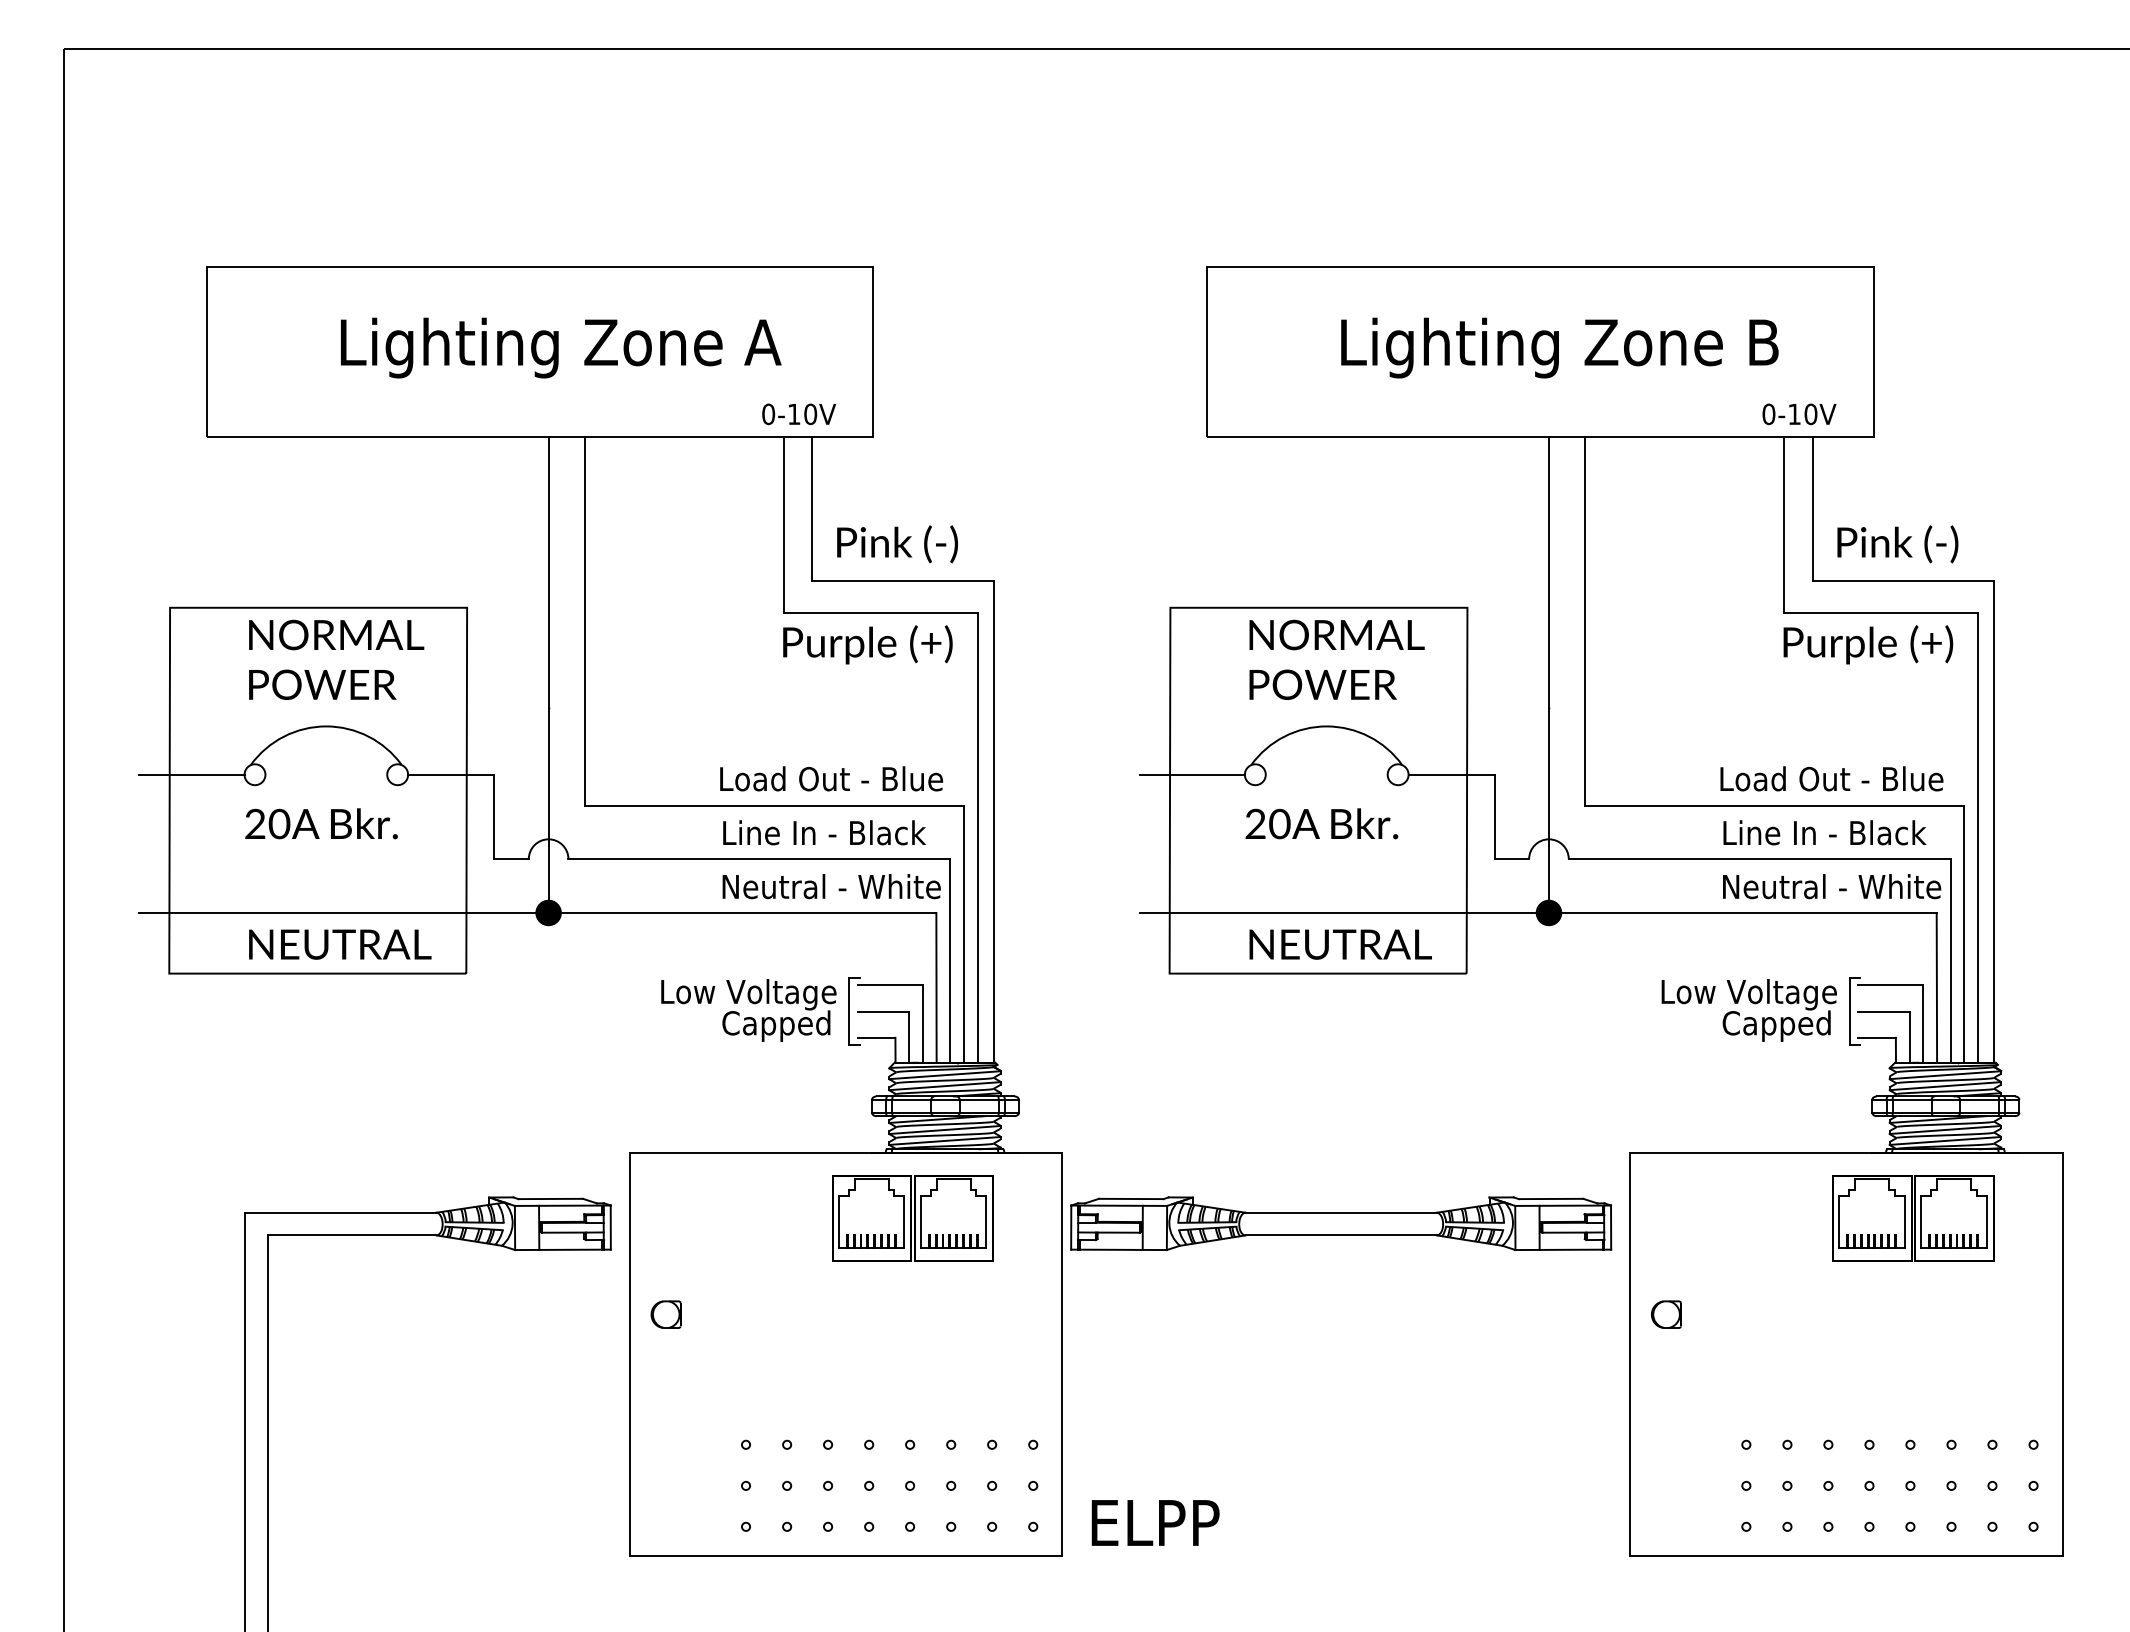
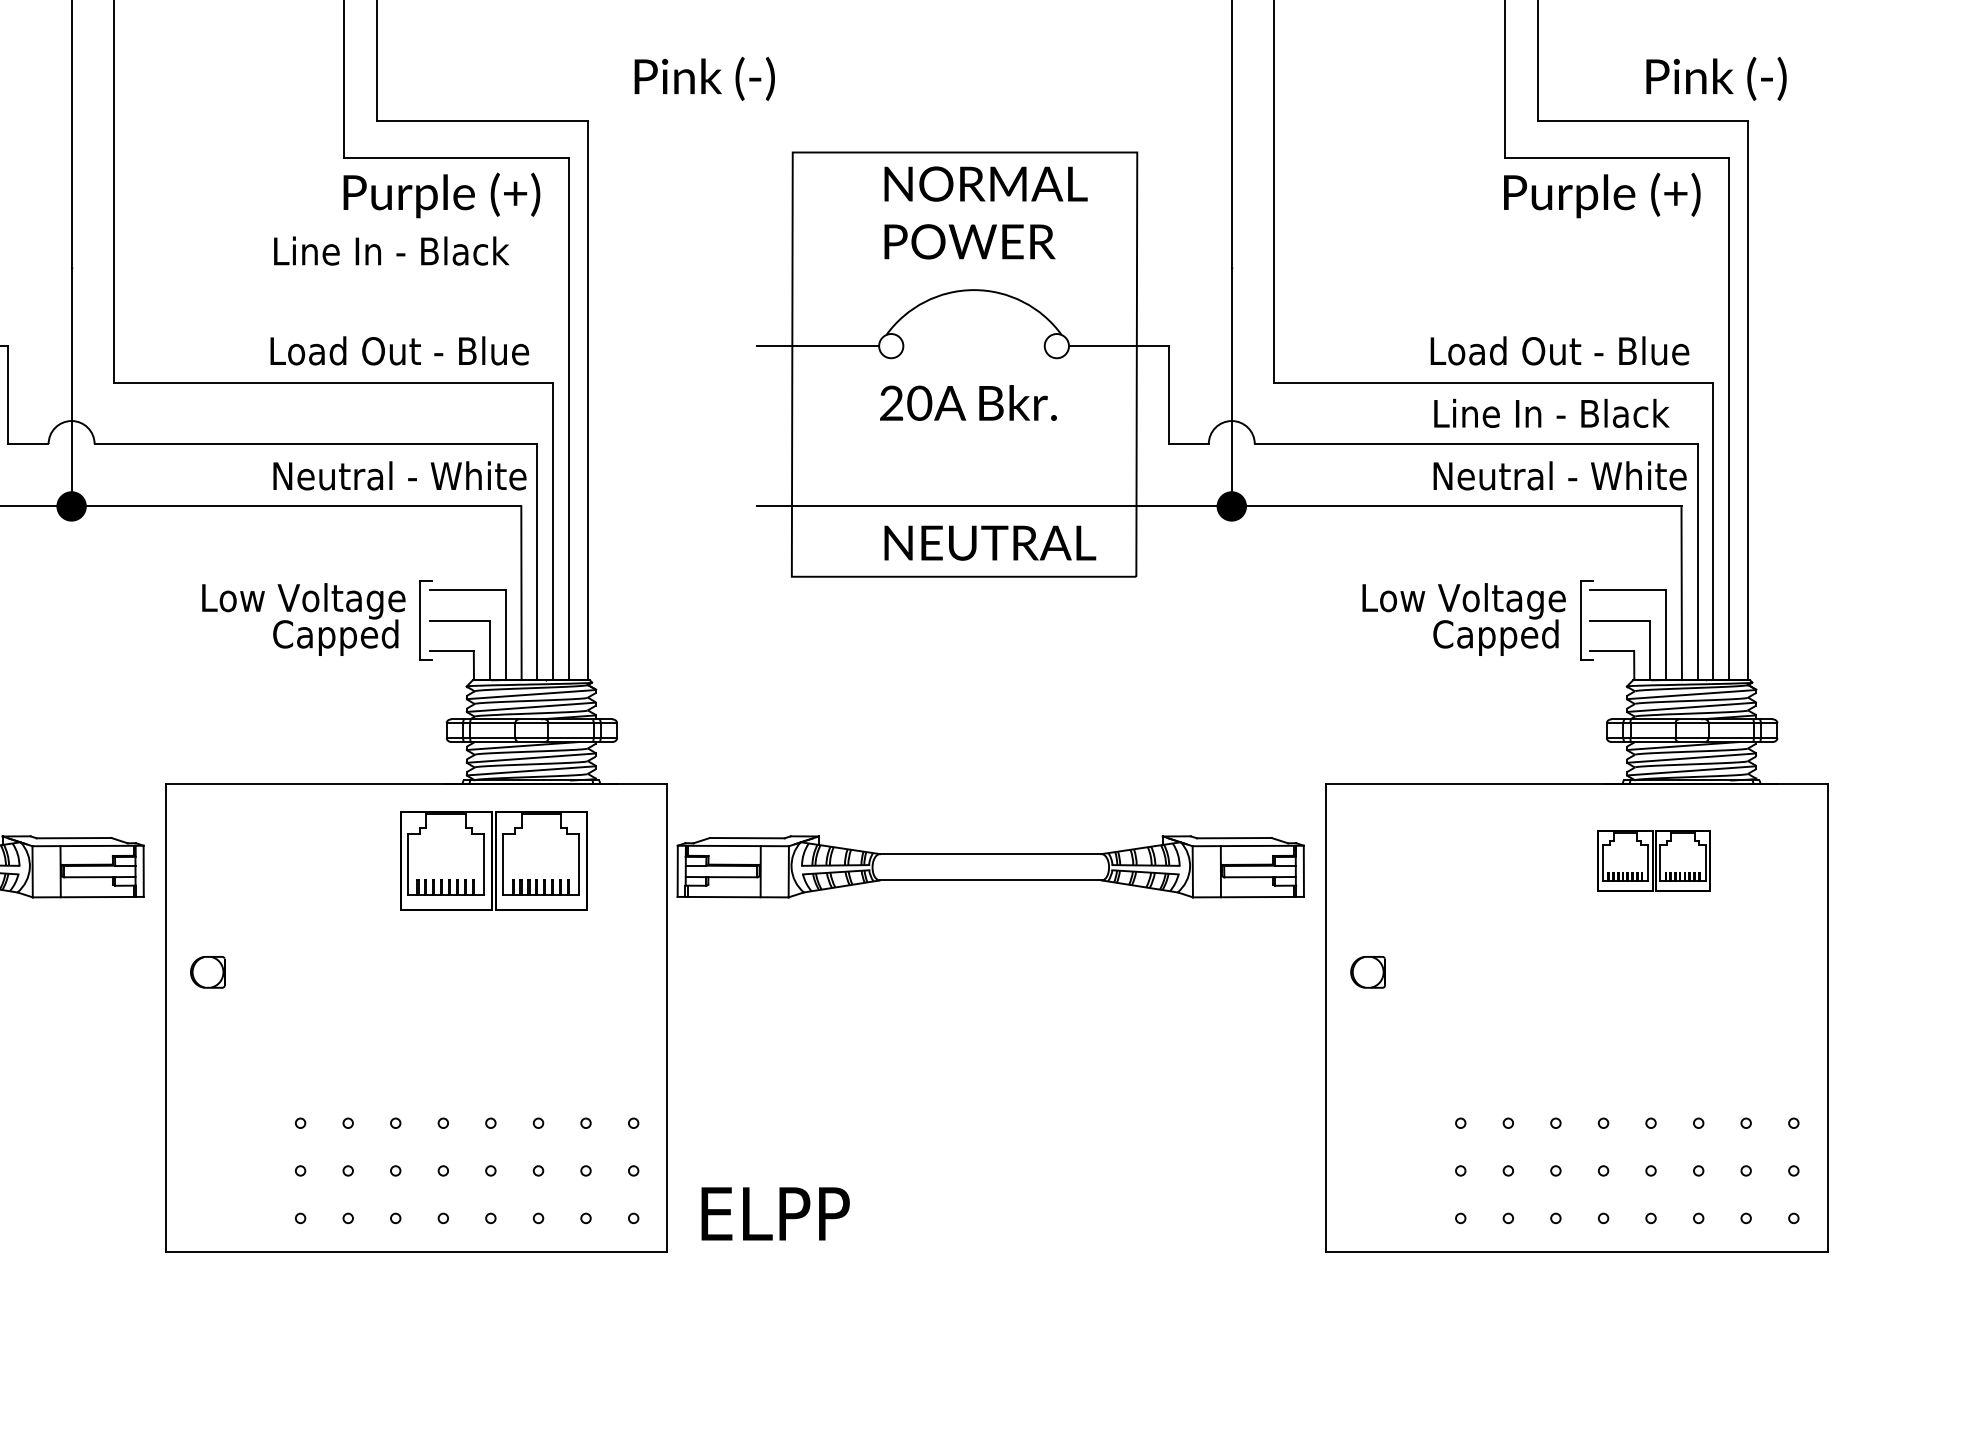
text: (897, 544) -> (704, 79), moved
text: (1897, 544) -> (1716, 79), moved
text: (824, 832) -> (391, 250), moved
part: (1913, 1218) -> (1654, 860), size x0.6

